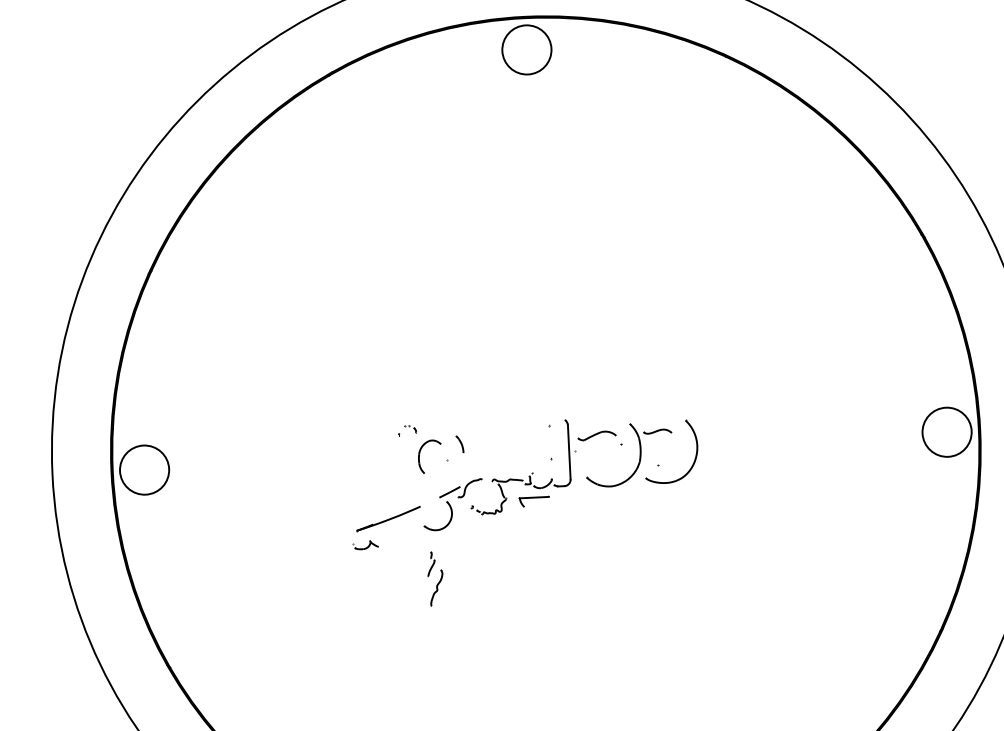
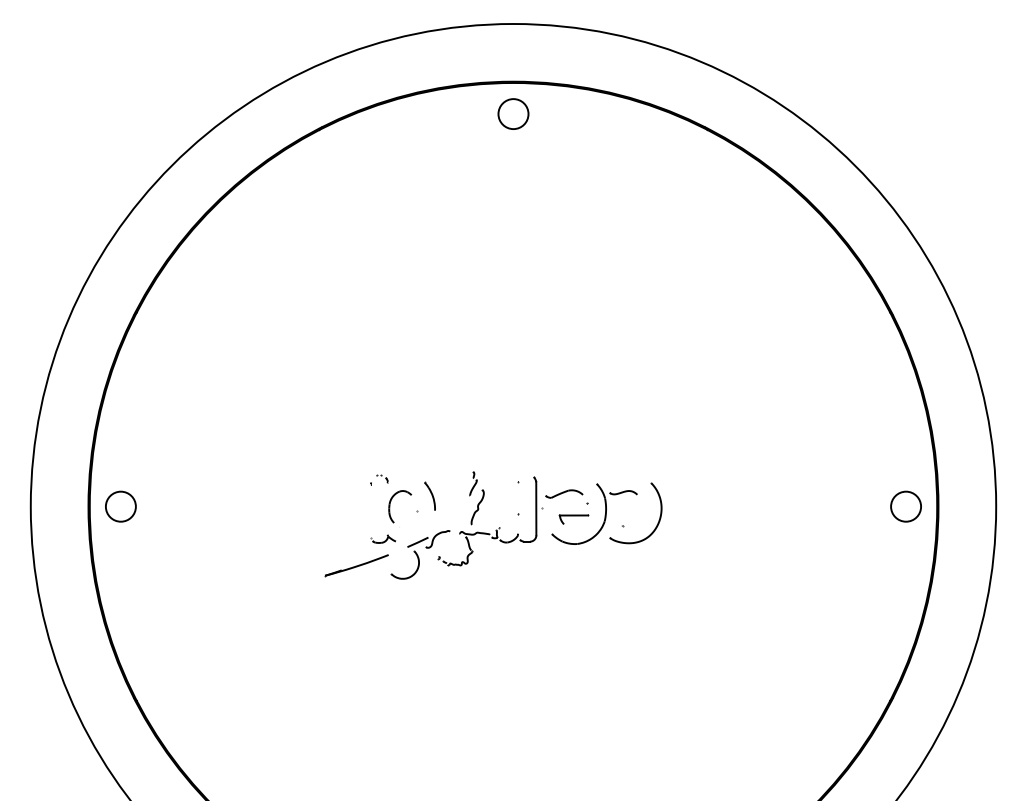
circle: (526, 50) -> (513, 114), size x0.62
circle: (947, 432) -> (906, 506), size x0.62
part: (459, 443) -> (429, 495), size x1.67
circle: (144, 469) -> (120, 506), size x0.62
part: (533, 501) -> (573, 519), moved
part: (364, 544) -> (382, 538), moved
part: (435, 579) -> (476, 498), moved

